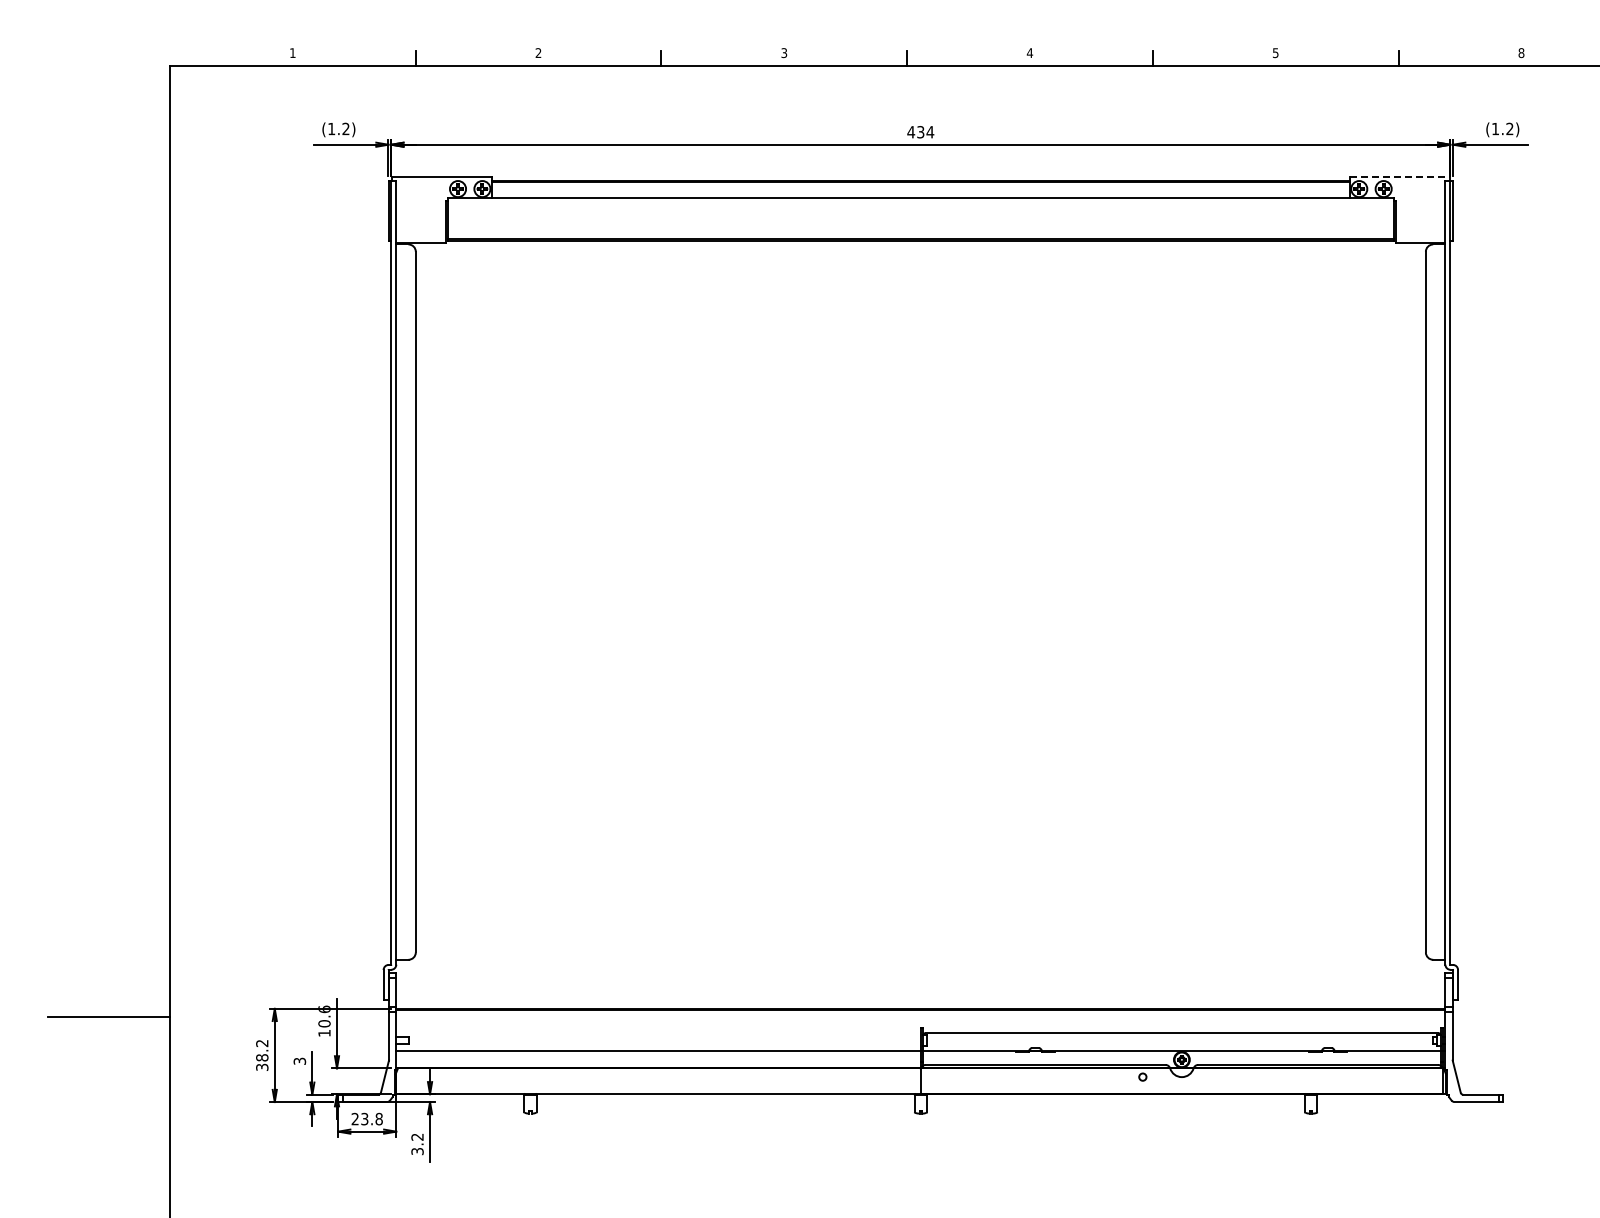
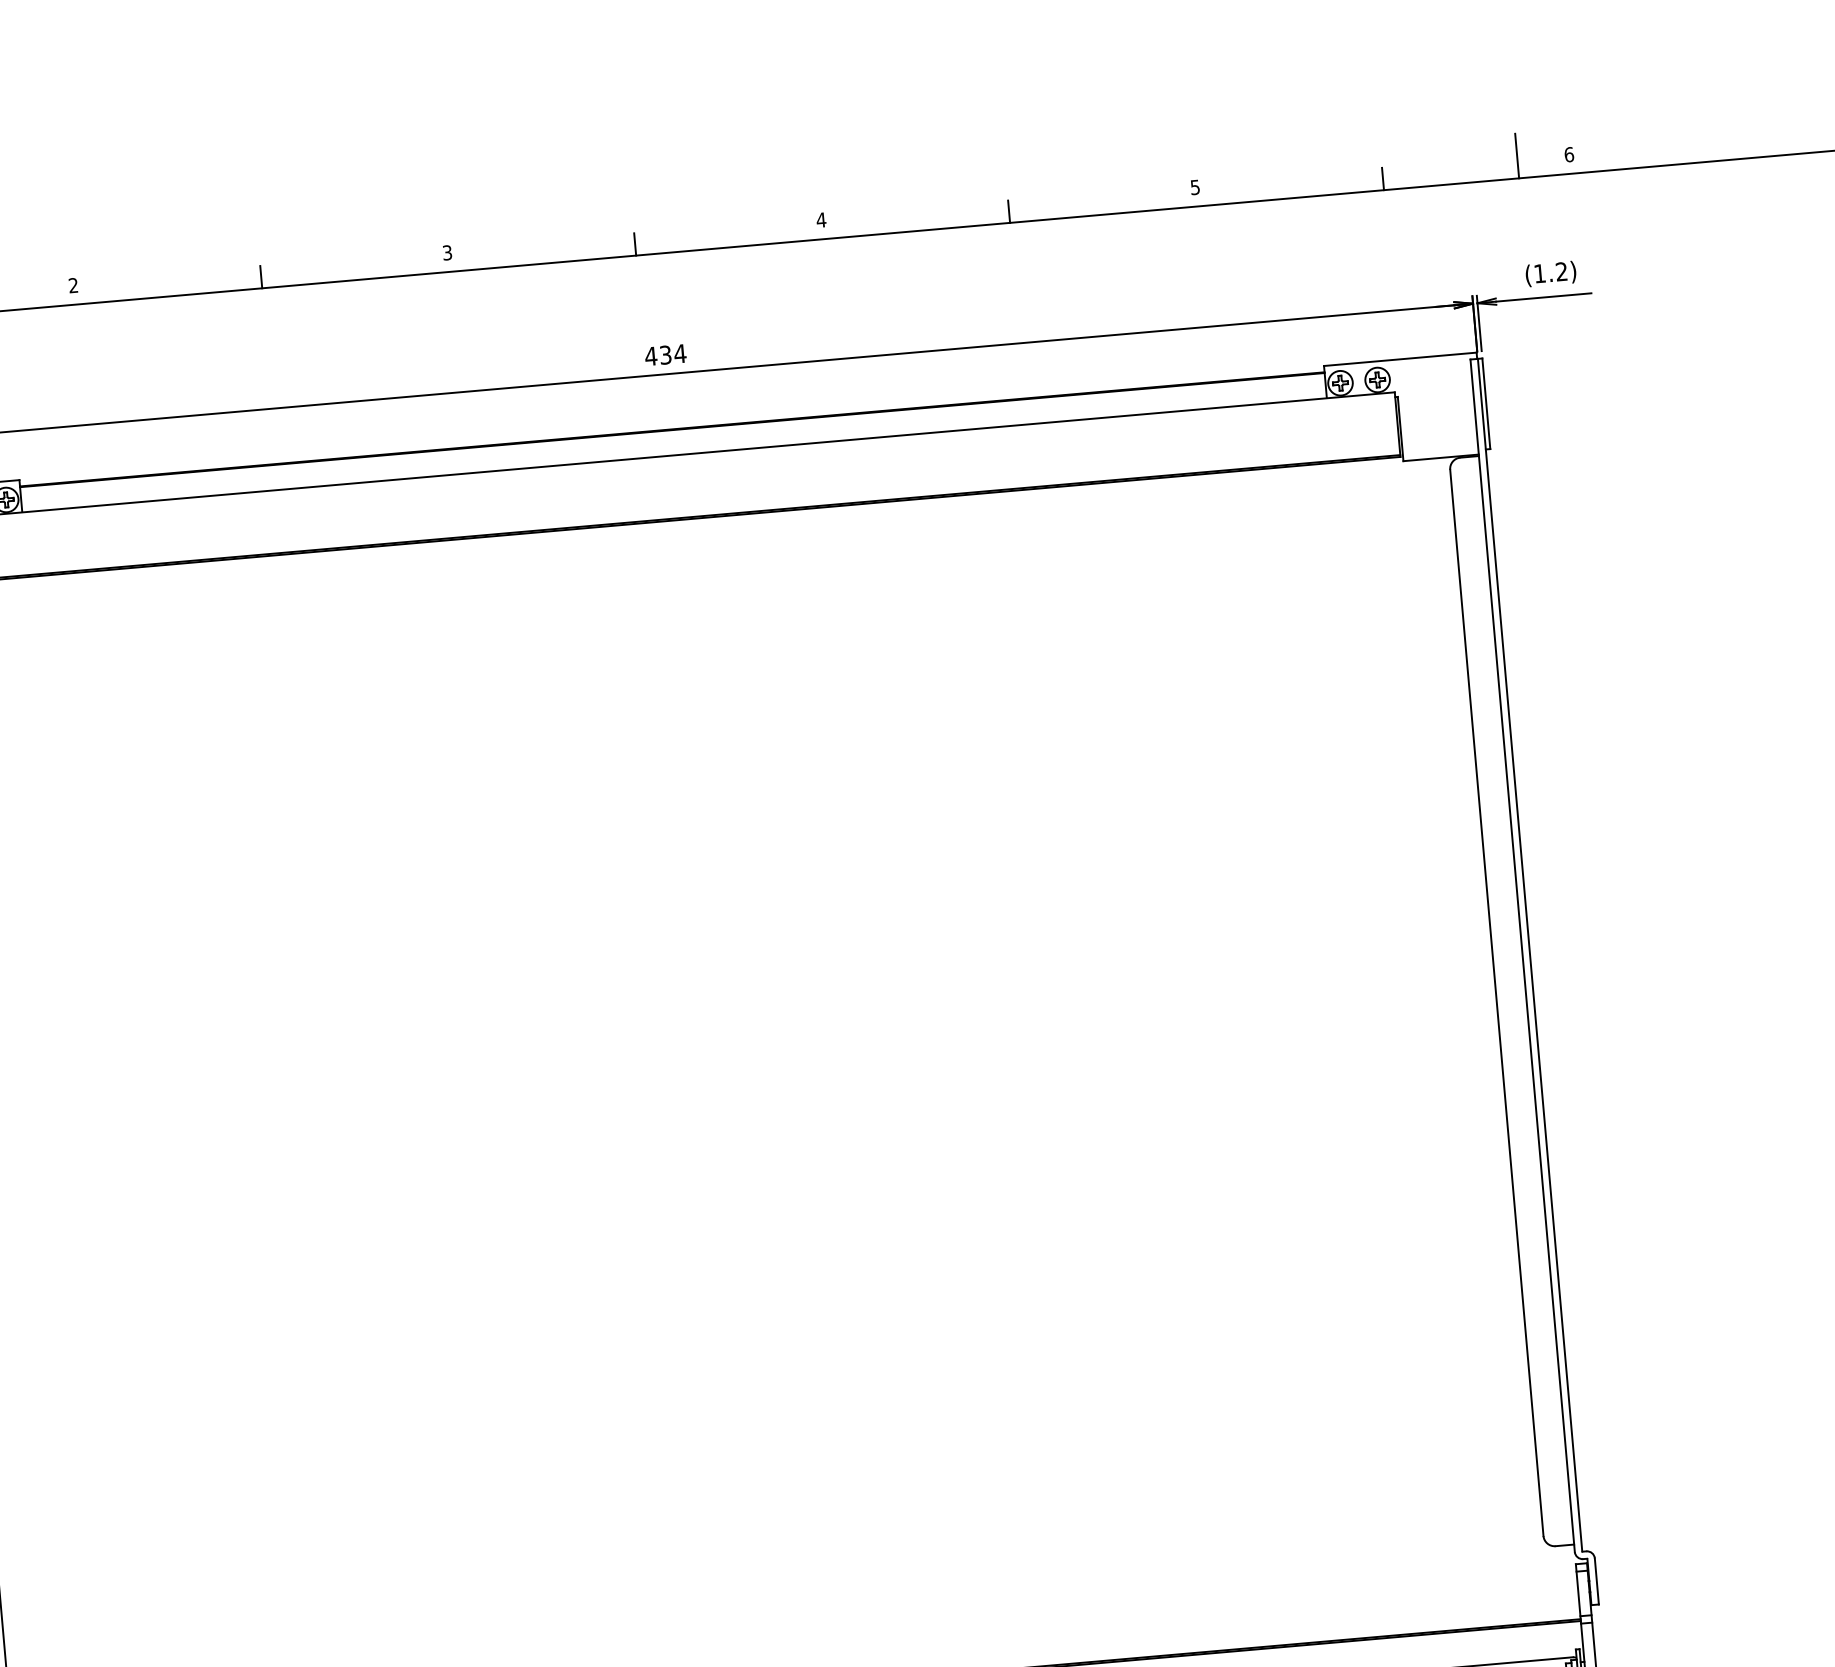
line: (1487, 50) -> (1517, 155), added
text: (1521, 52) -> (1569, 153), 8 -> 6
line: (1400, 176) -> (1401, 358), dashed -> solid

